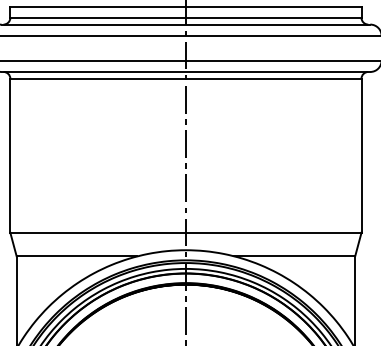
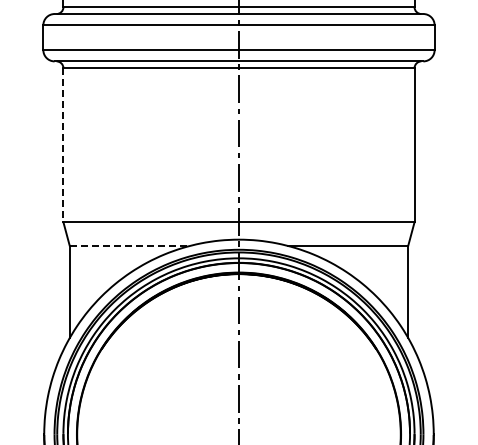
line: (10, 156) -> (63, 145), solid -> dashed
line: (77, 256) -> (130, 245), solid -> dashed

